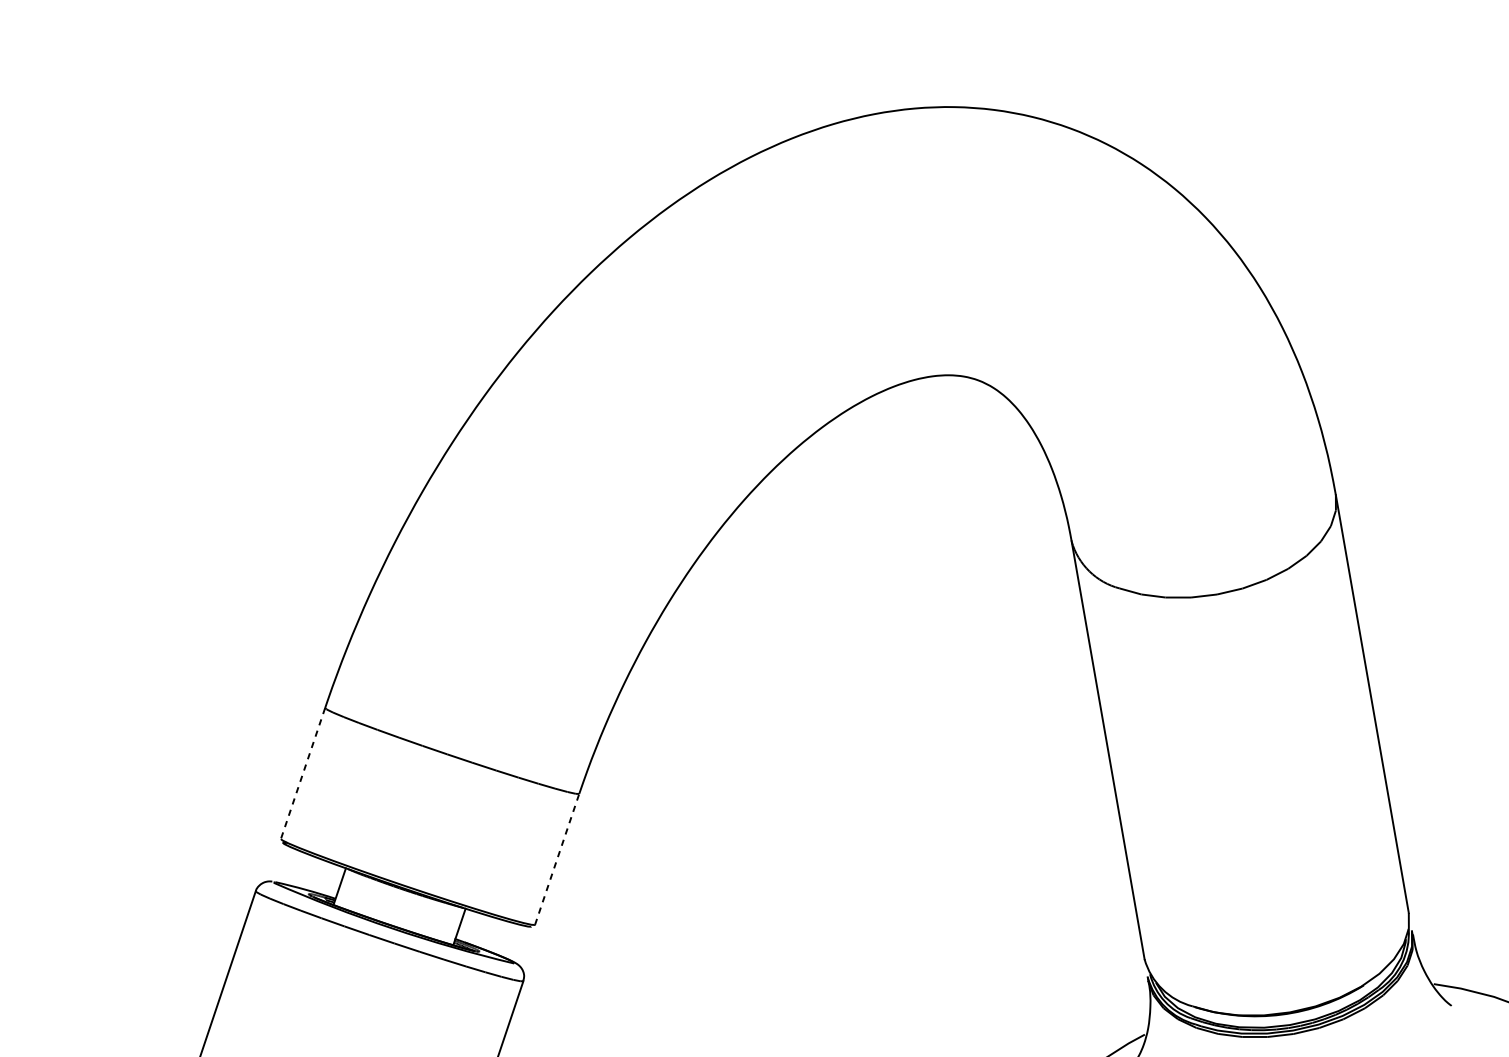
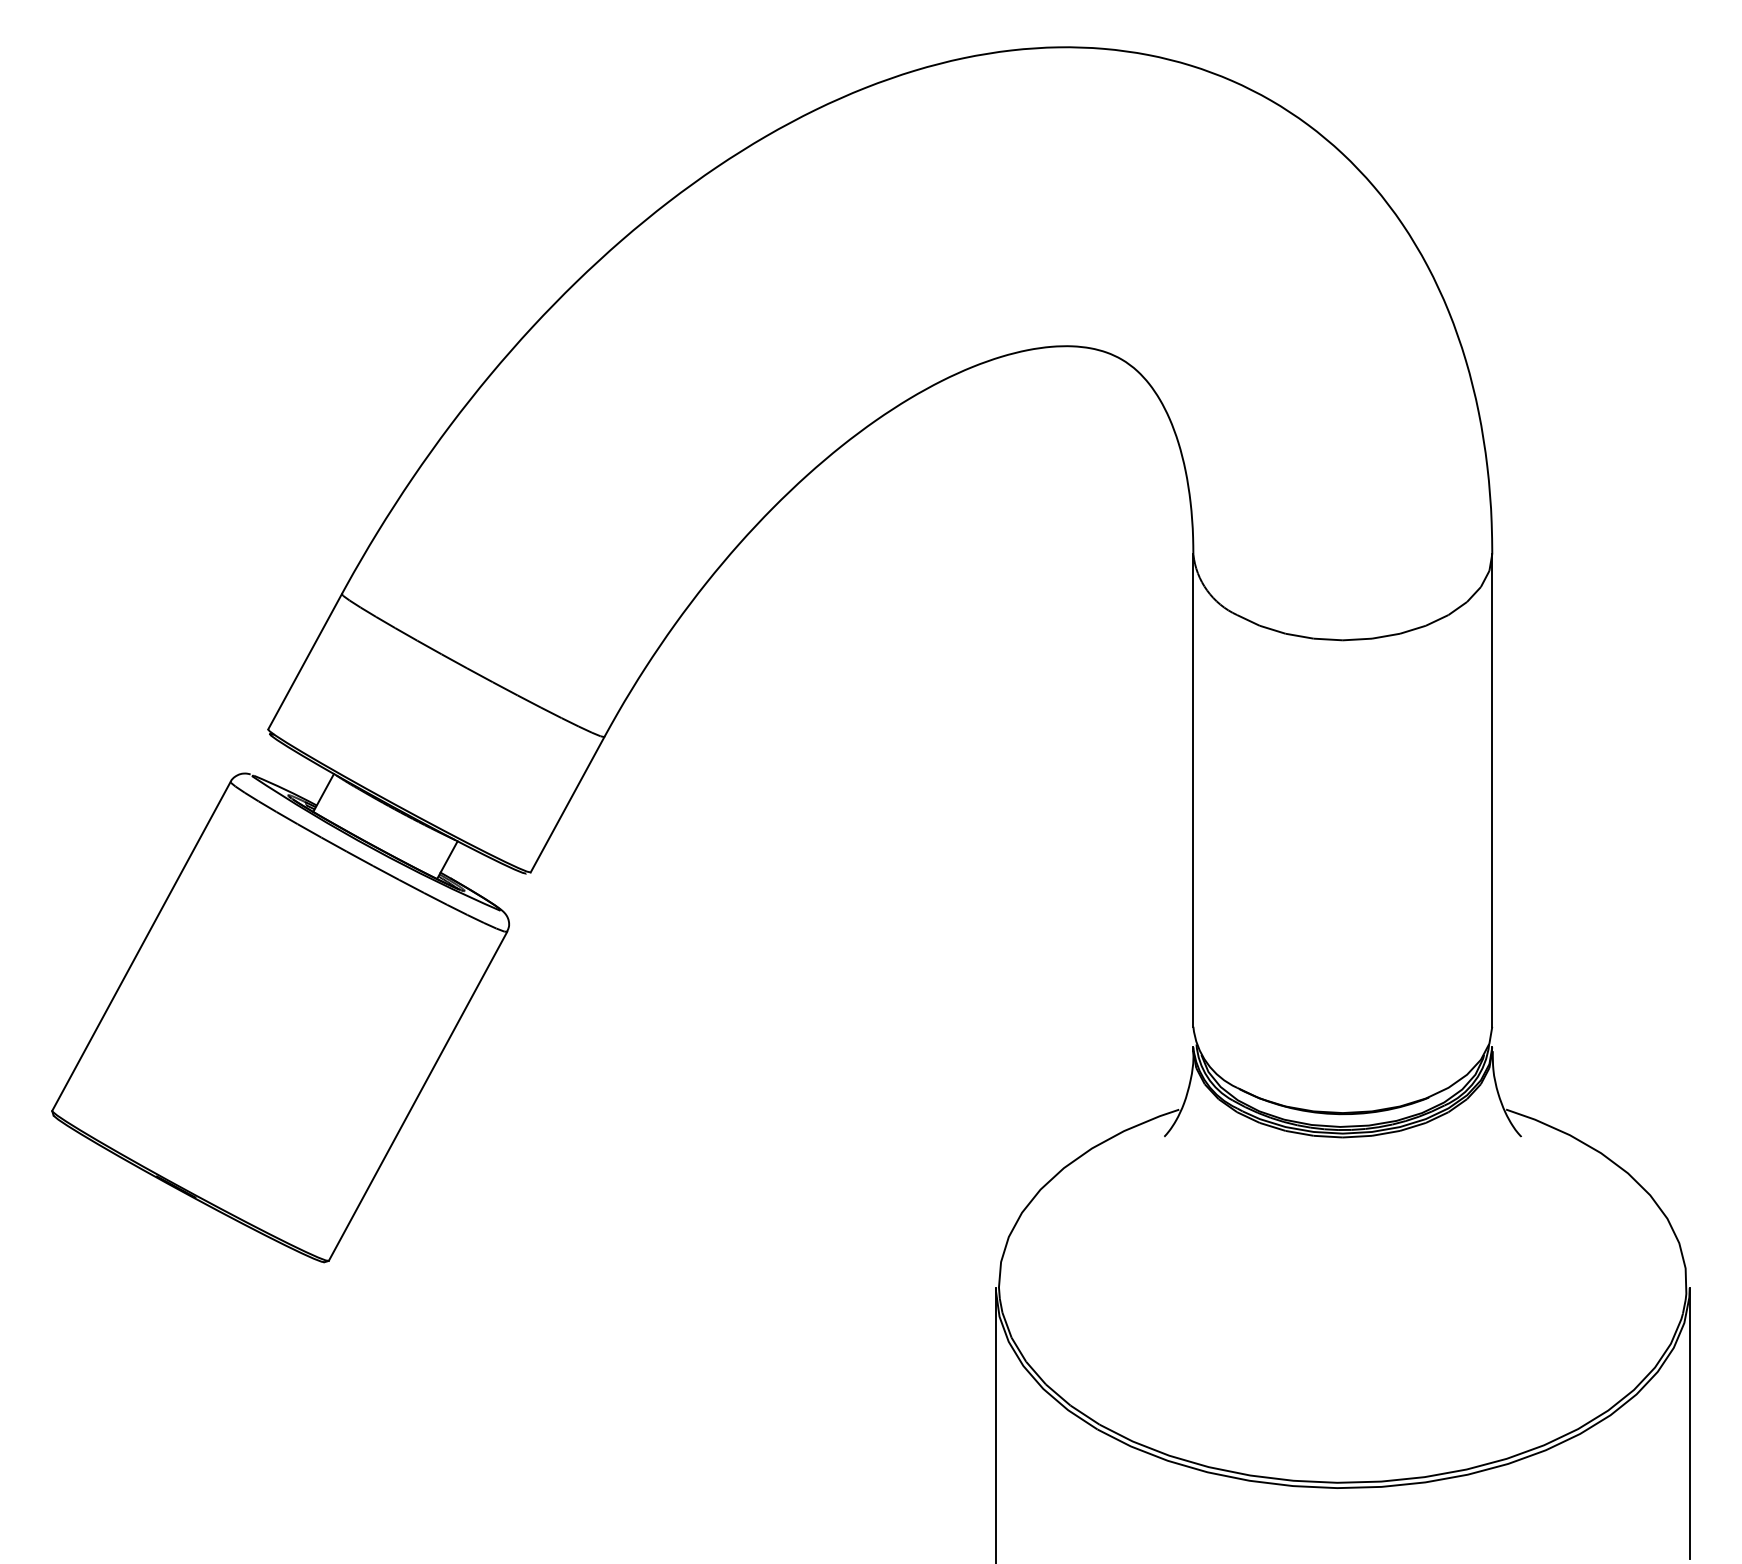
line: (302, 774) -> (304, 662), dashed -> solid
line: (557, 859) -> (567, 804), dashed -> solid

